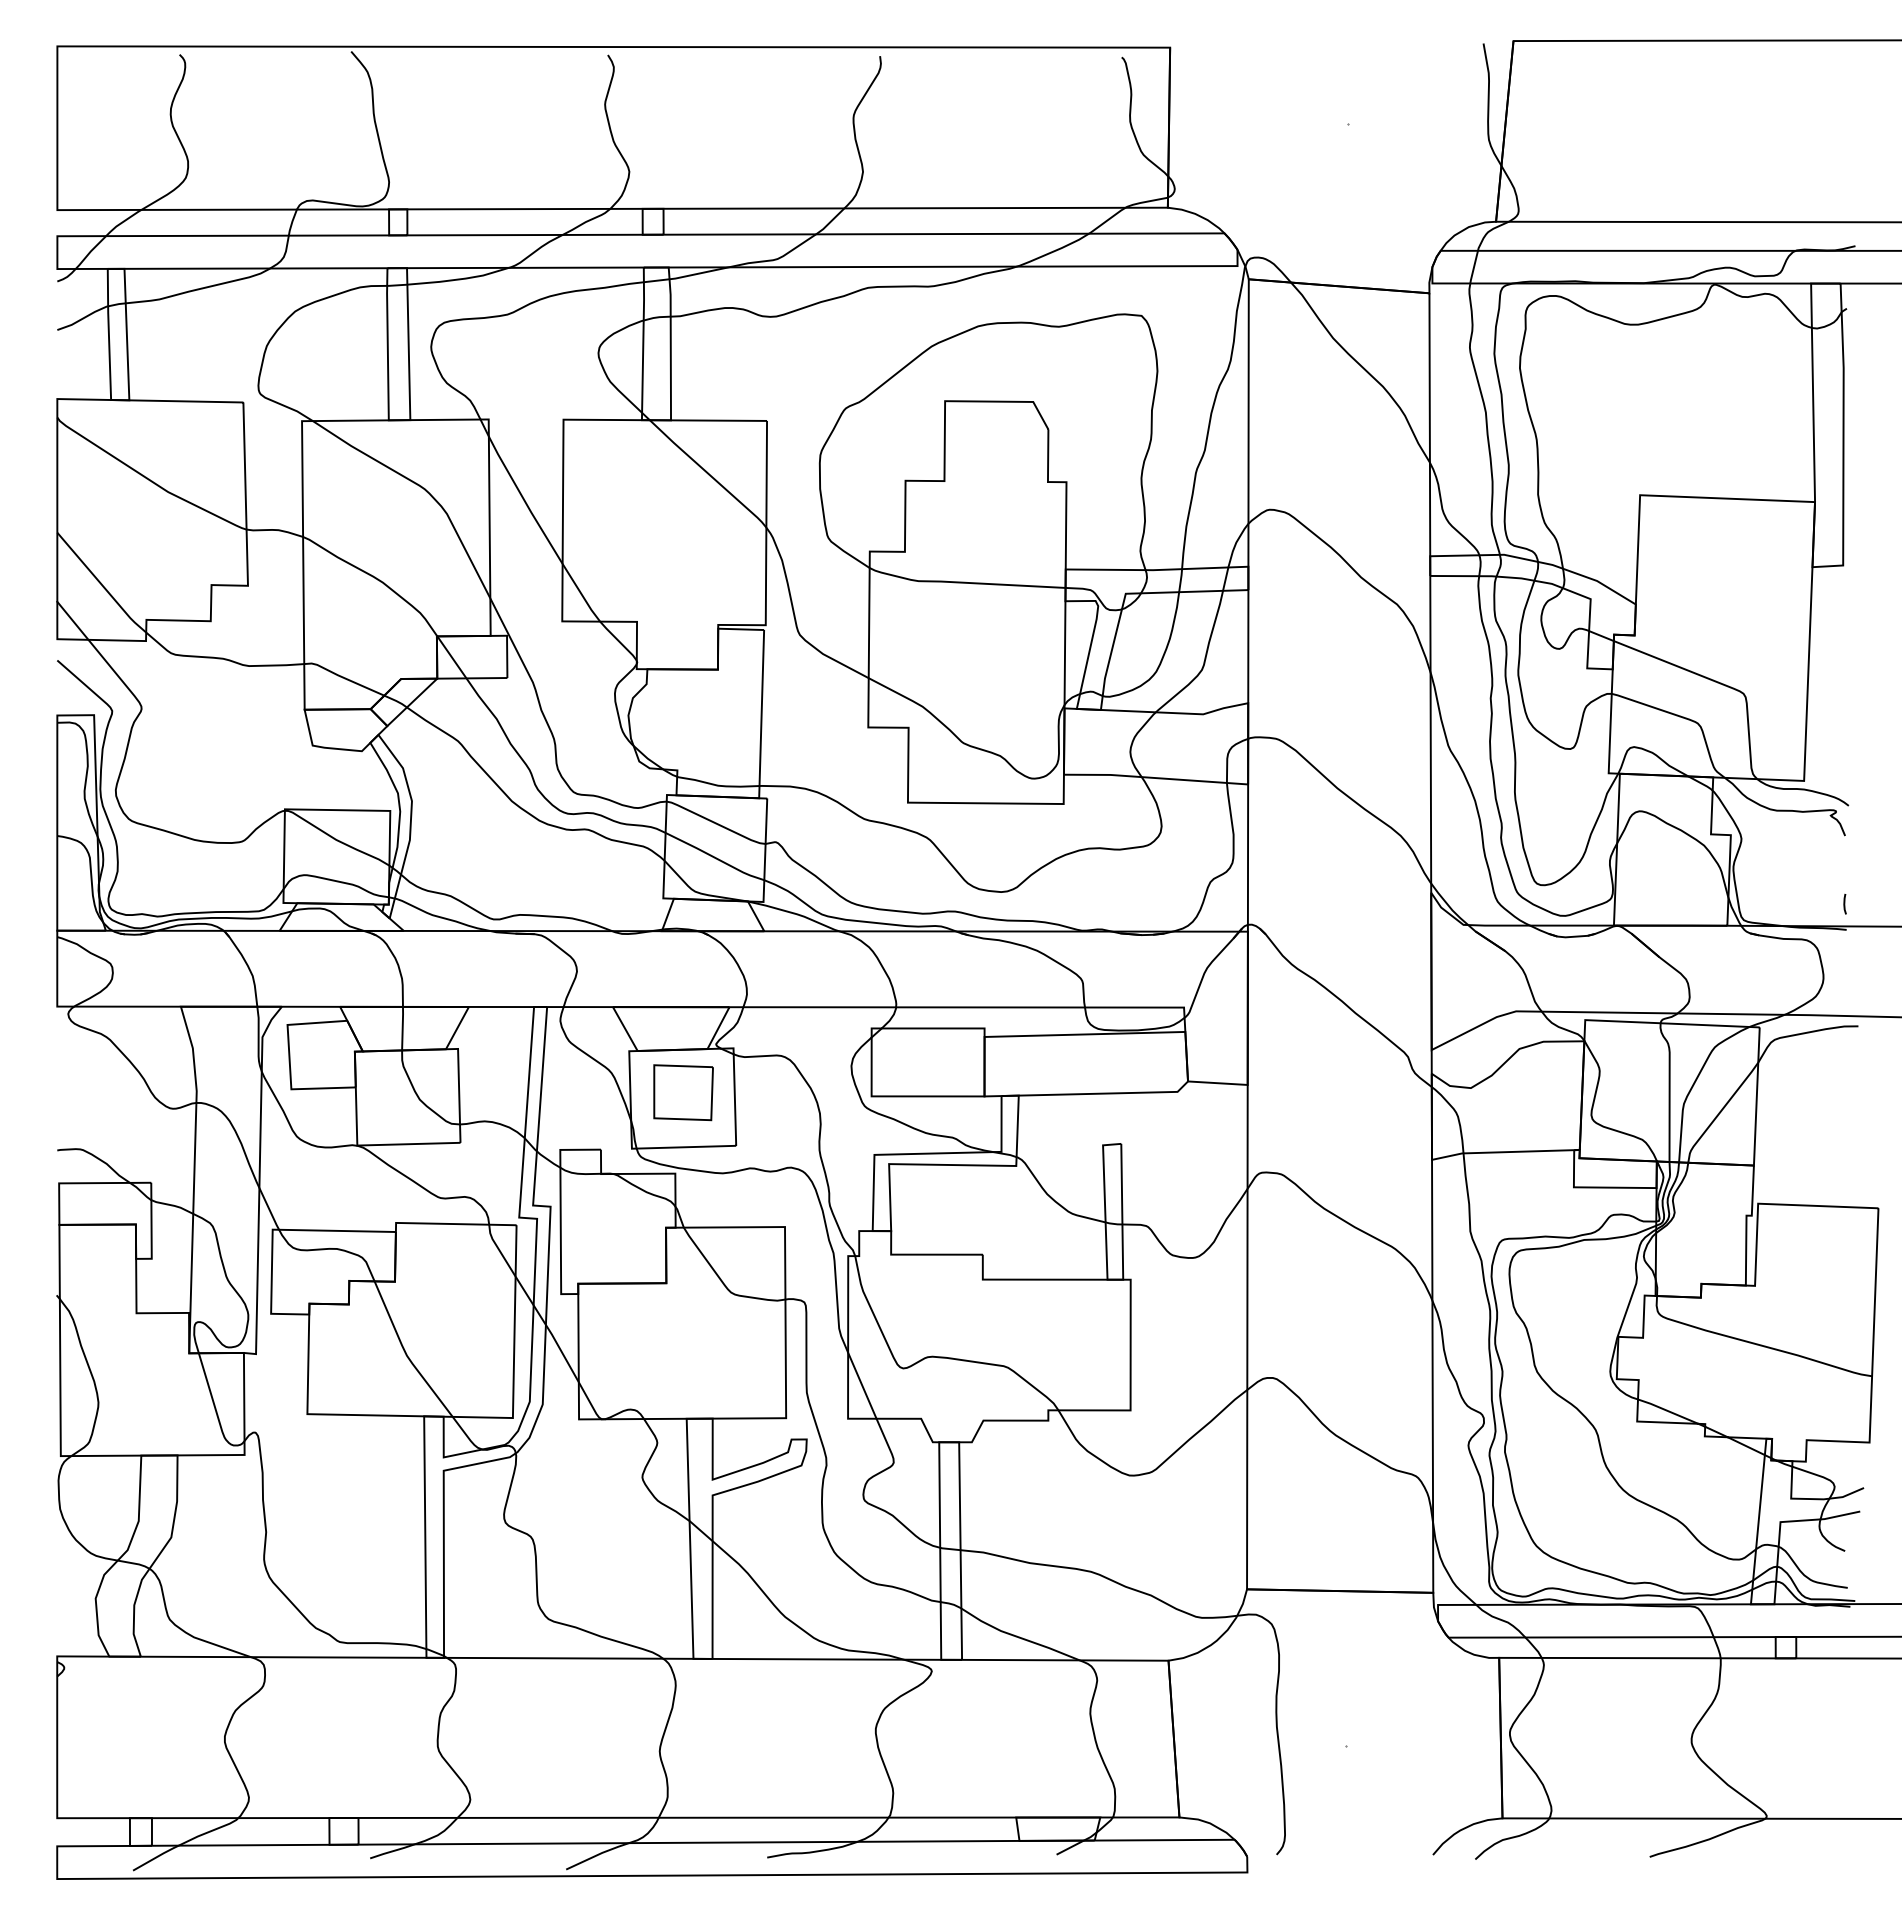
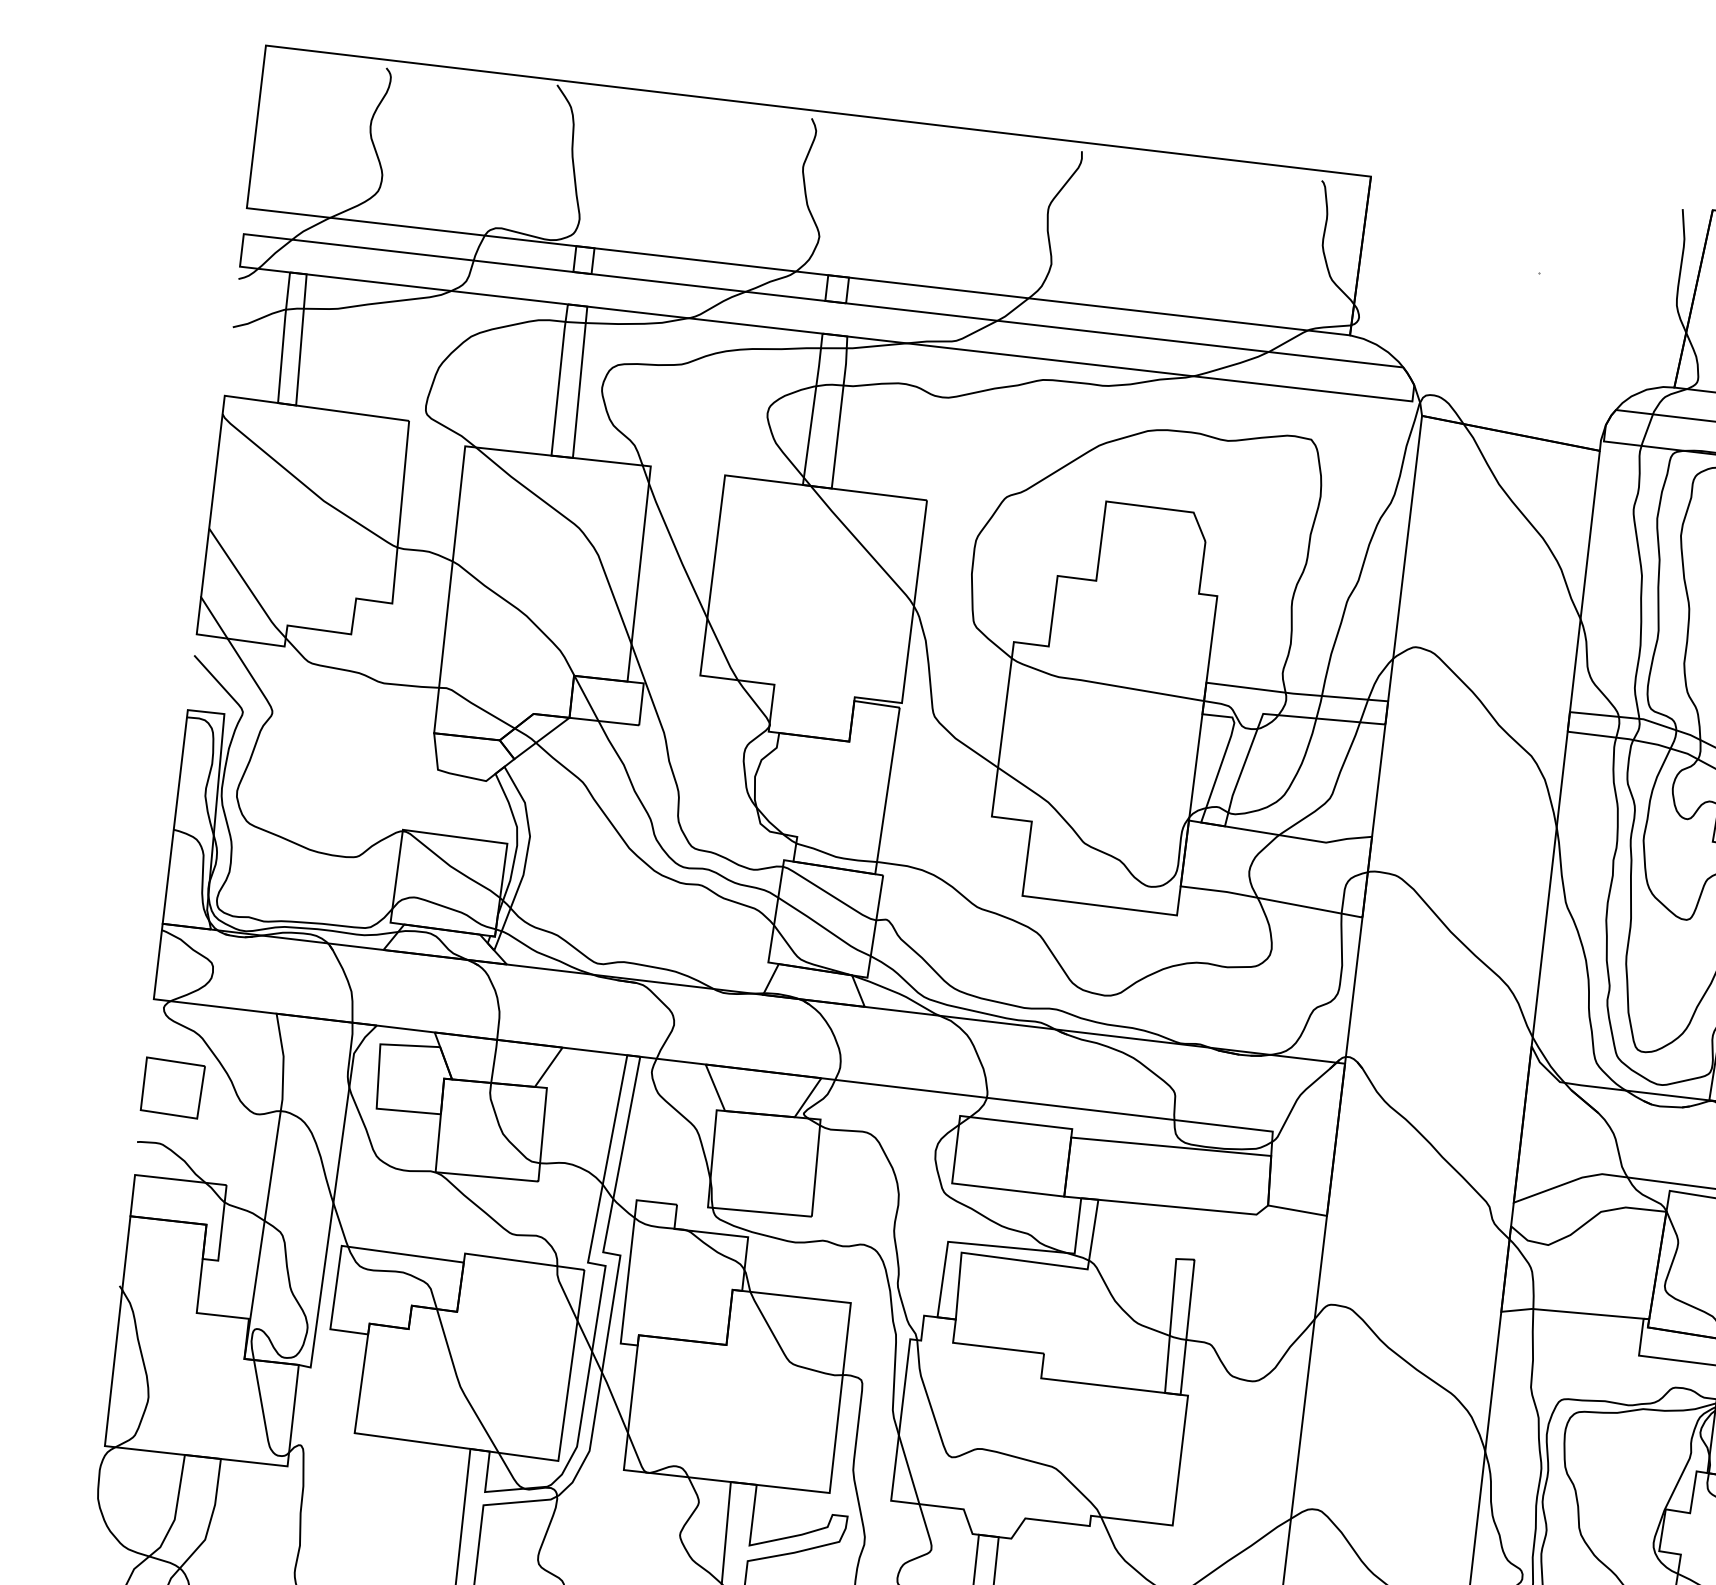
part: (683, 1092) -> (172, 1087), moved

